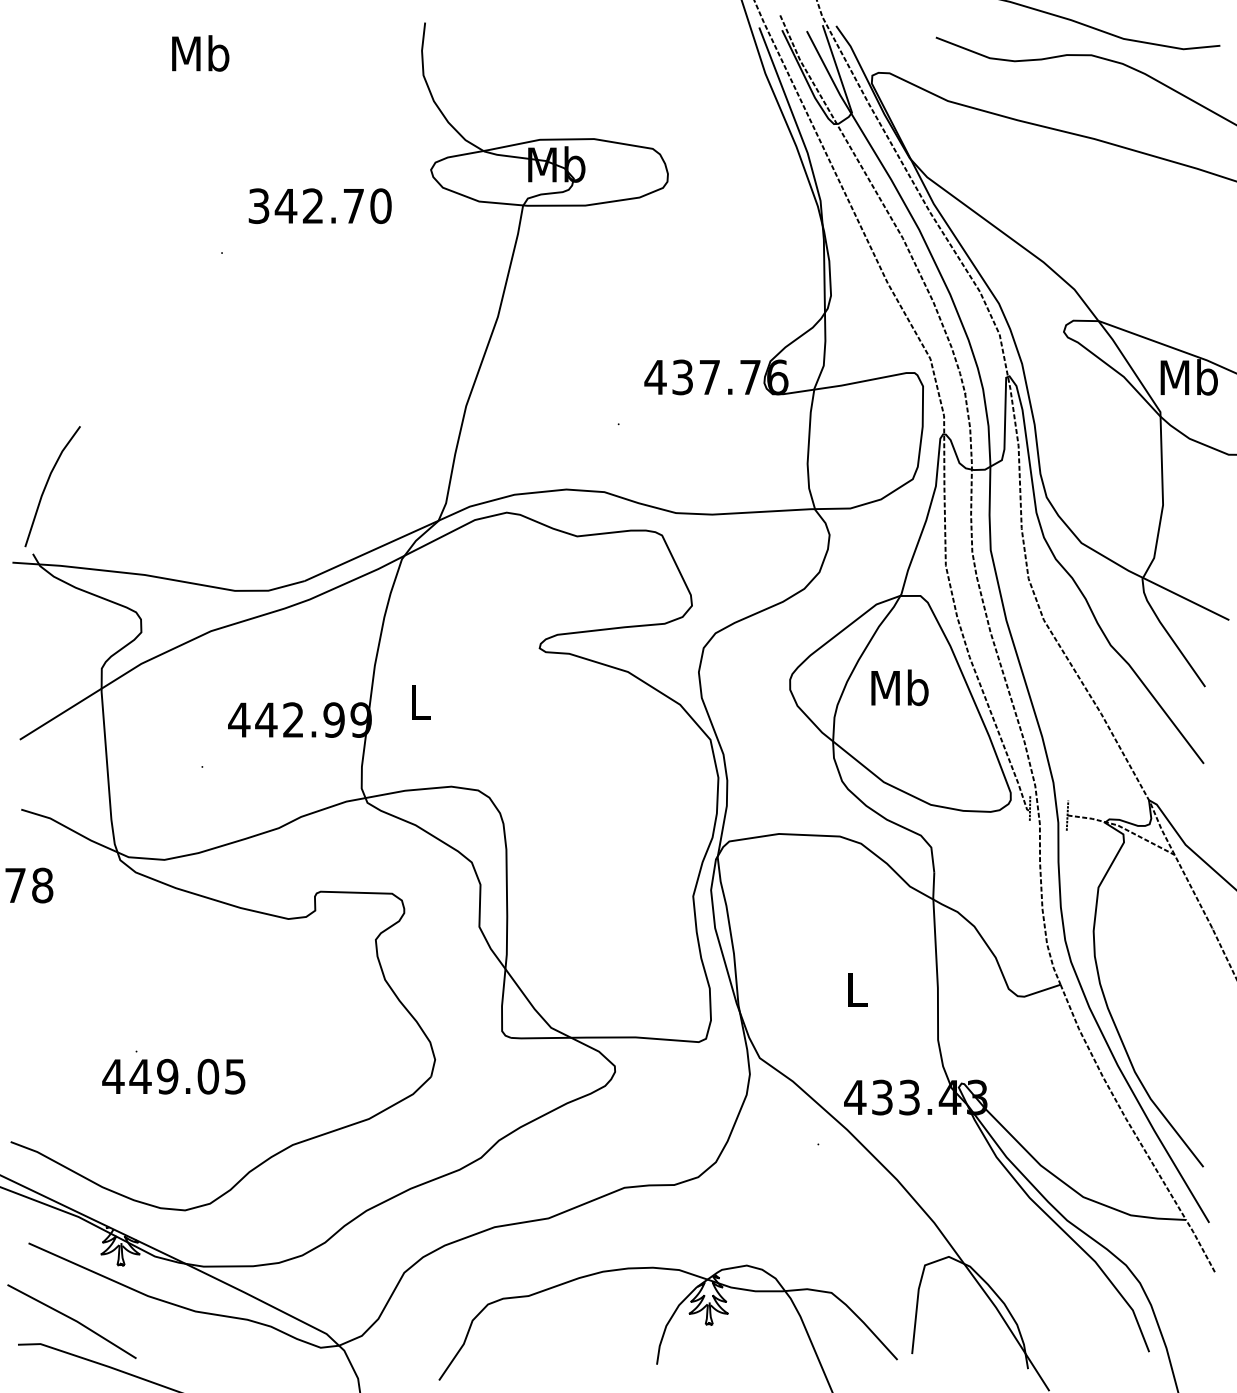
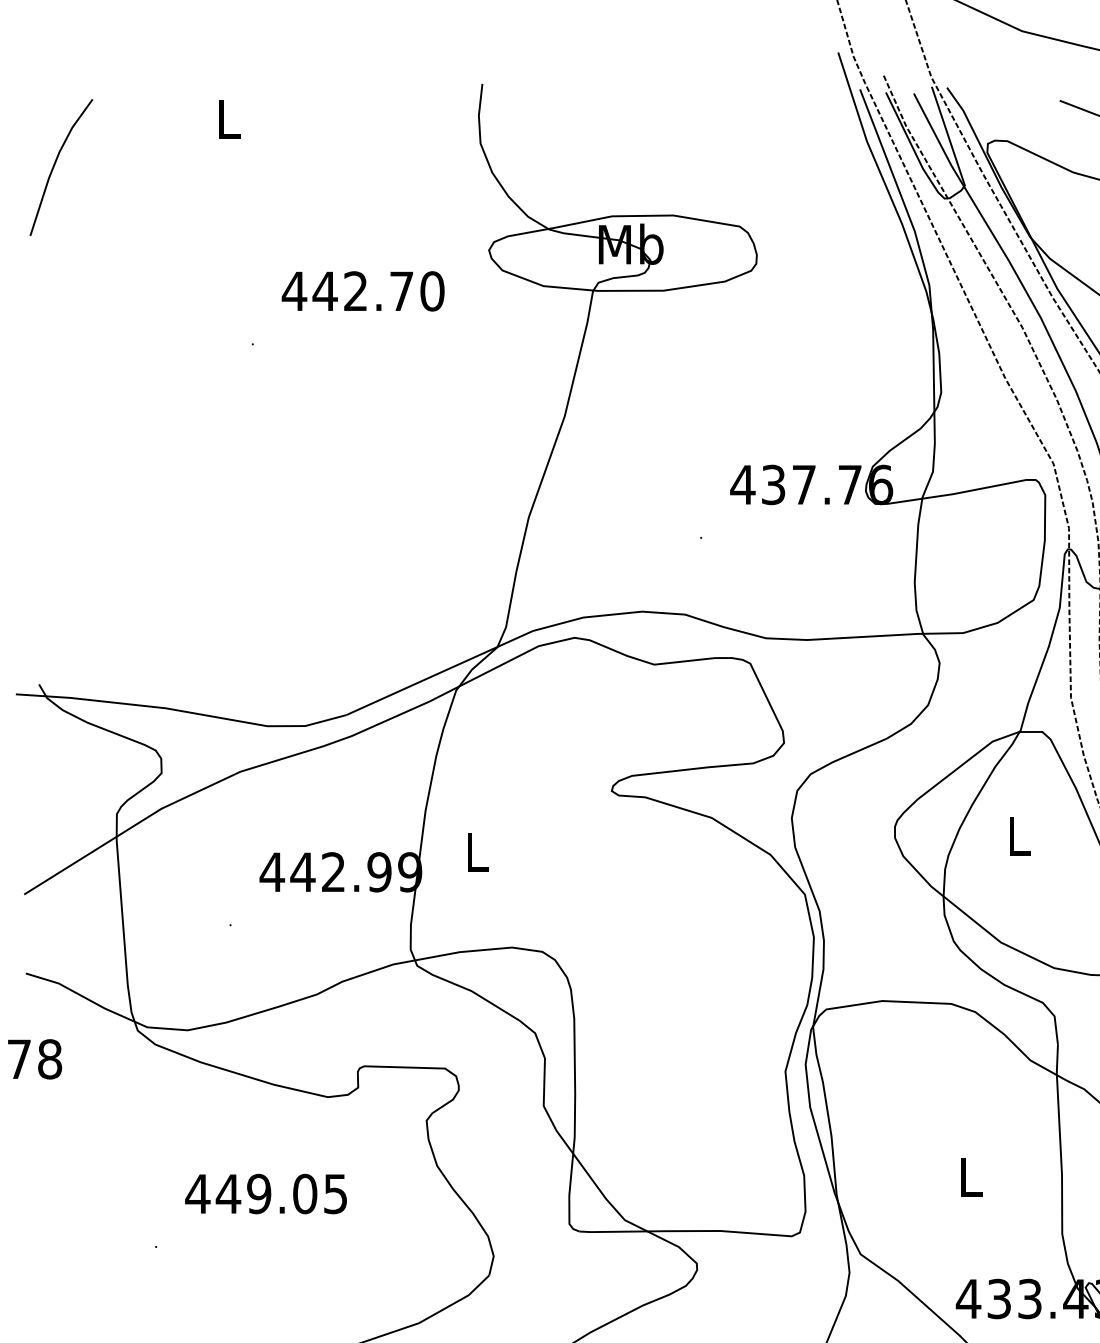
text: (200, 53) -> (228, 118), Mb -> L
text: (258, 206) -> (294, 291), 342.70 -> 442.70
line: (47, 484) -> (55, 165), moved
text: (899, 687) -> (1018, 835), Mb -> L
text: (173, 1076) -> (265, 1193), moved

